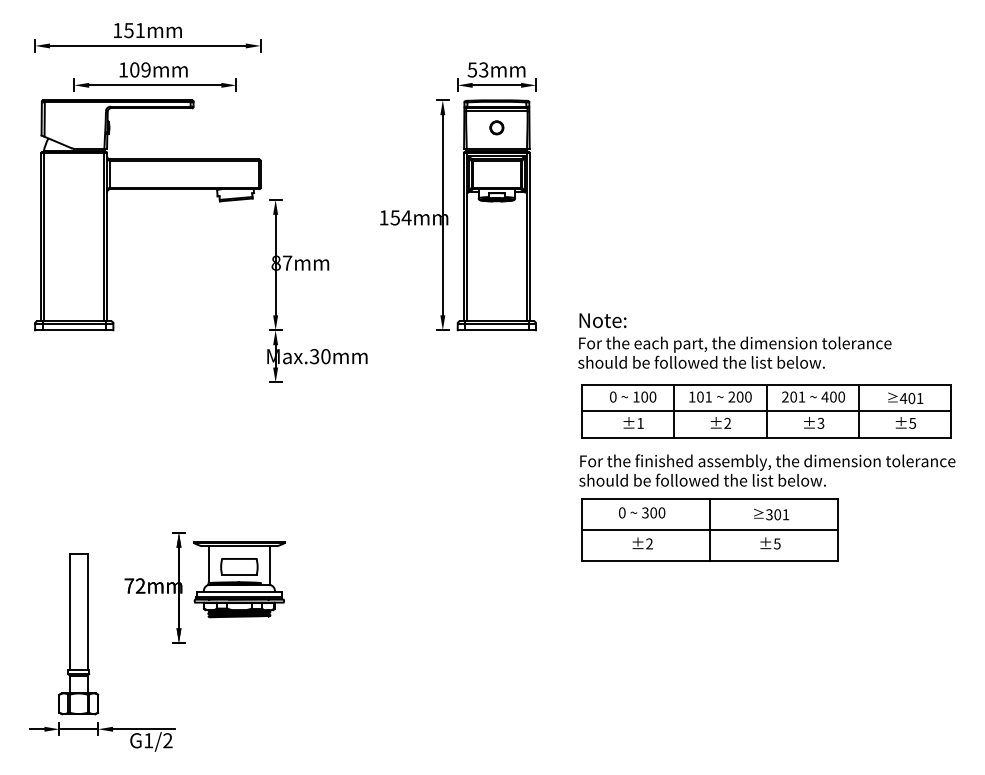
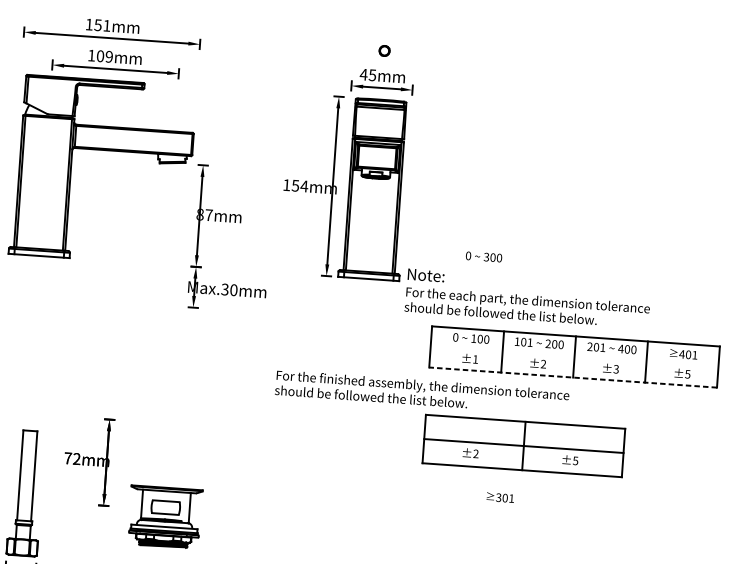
text: (477, 69) -> (367, 74), 53mm -> 45mm
part: (496, 127) -> (384, 50), moved
text: (734, 340) -> (527, 298), moved
line: (766, 411) -> (574, 357), removed
line: (766, 437) -> (573, 377), solid -> dashed
text: (767, 470) -> (422, 392), moved
text: (642, 512) -> (484, 256), moved
text: (771, 514) -> (500, 497), moved
part: (239, 579) -> (165, 517), moved

